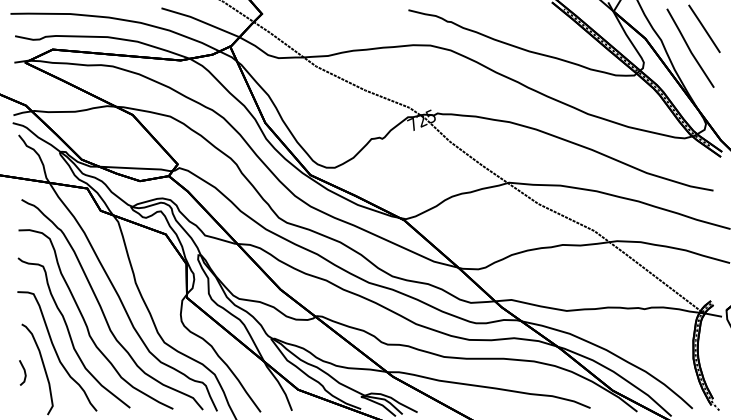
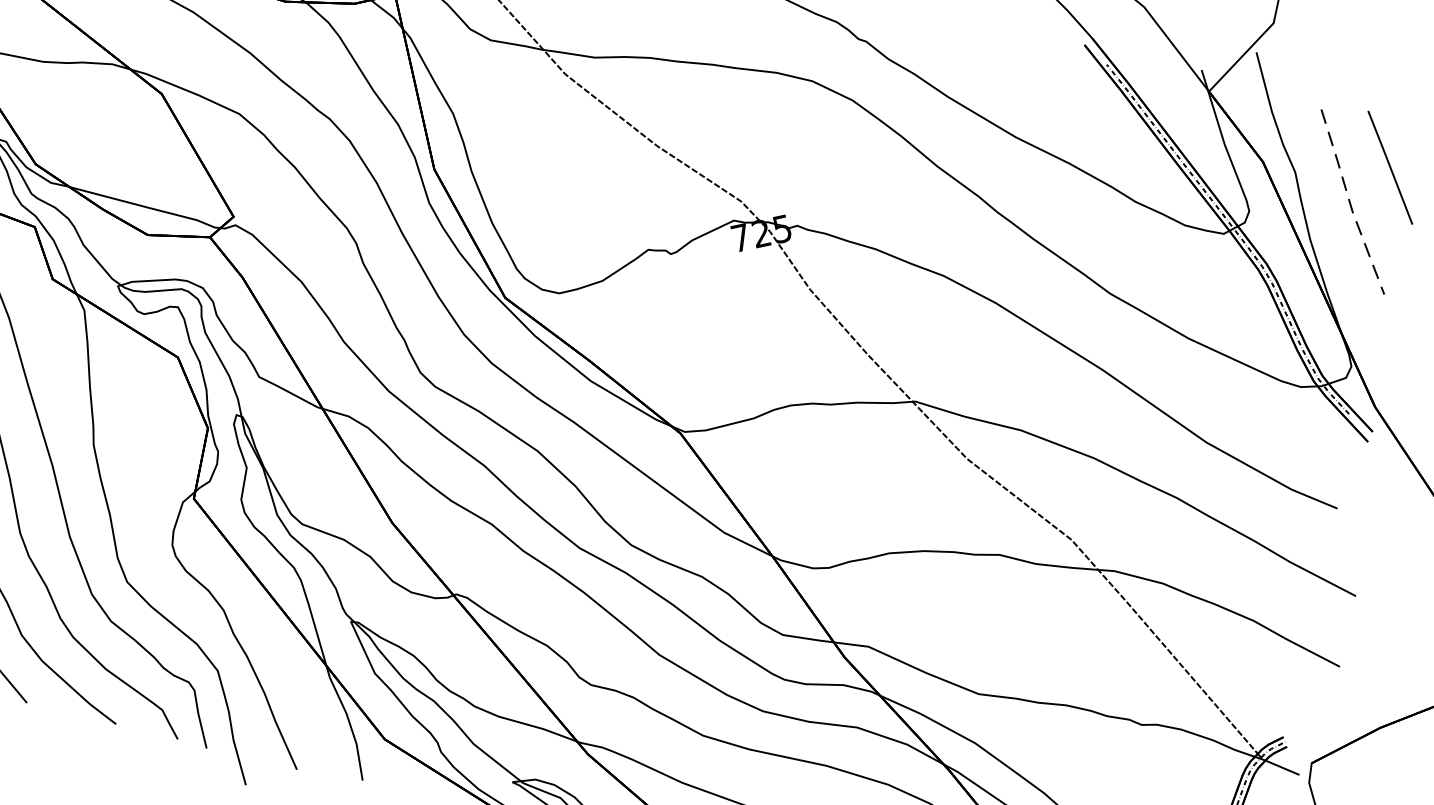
line: (689, 49) -> (1350, 204), solid -> dashed

